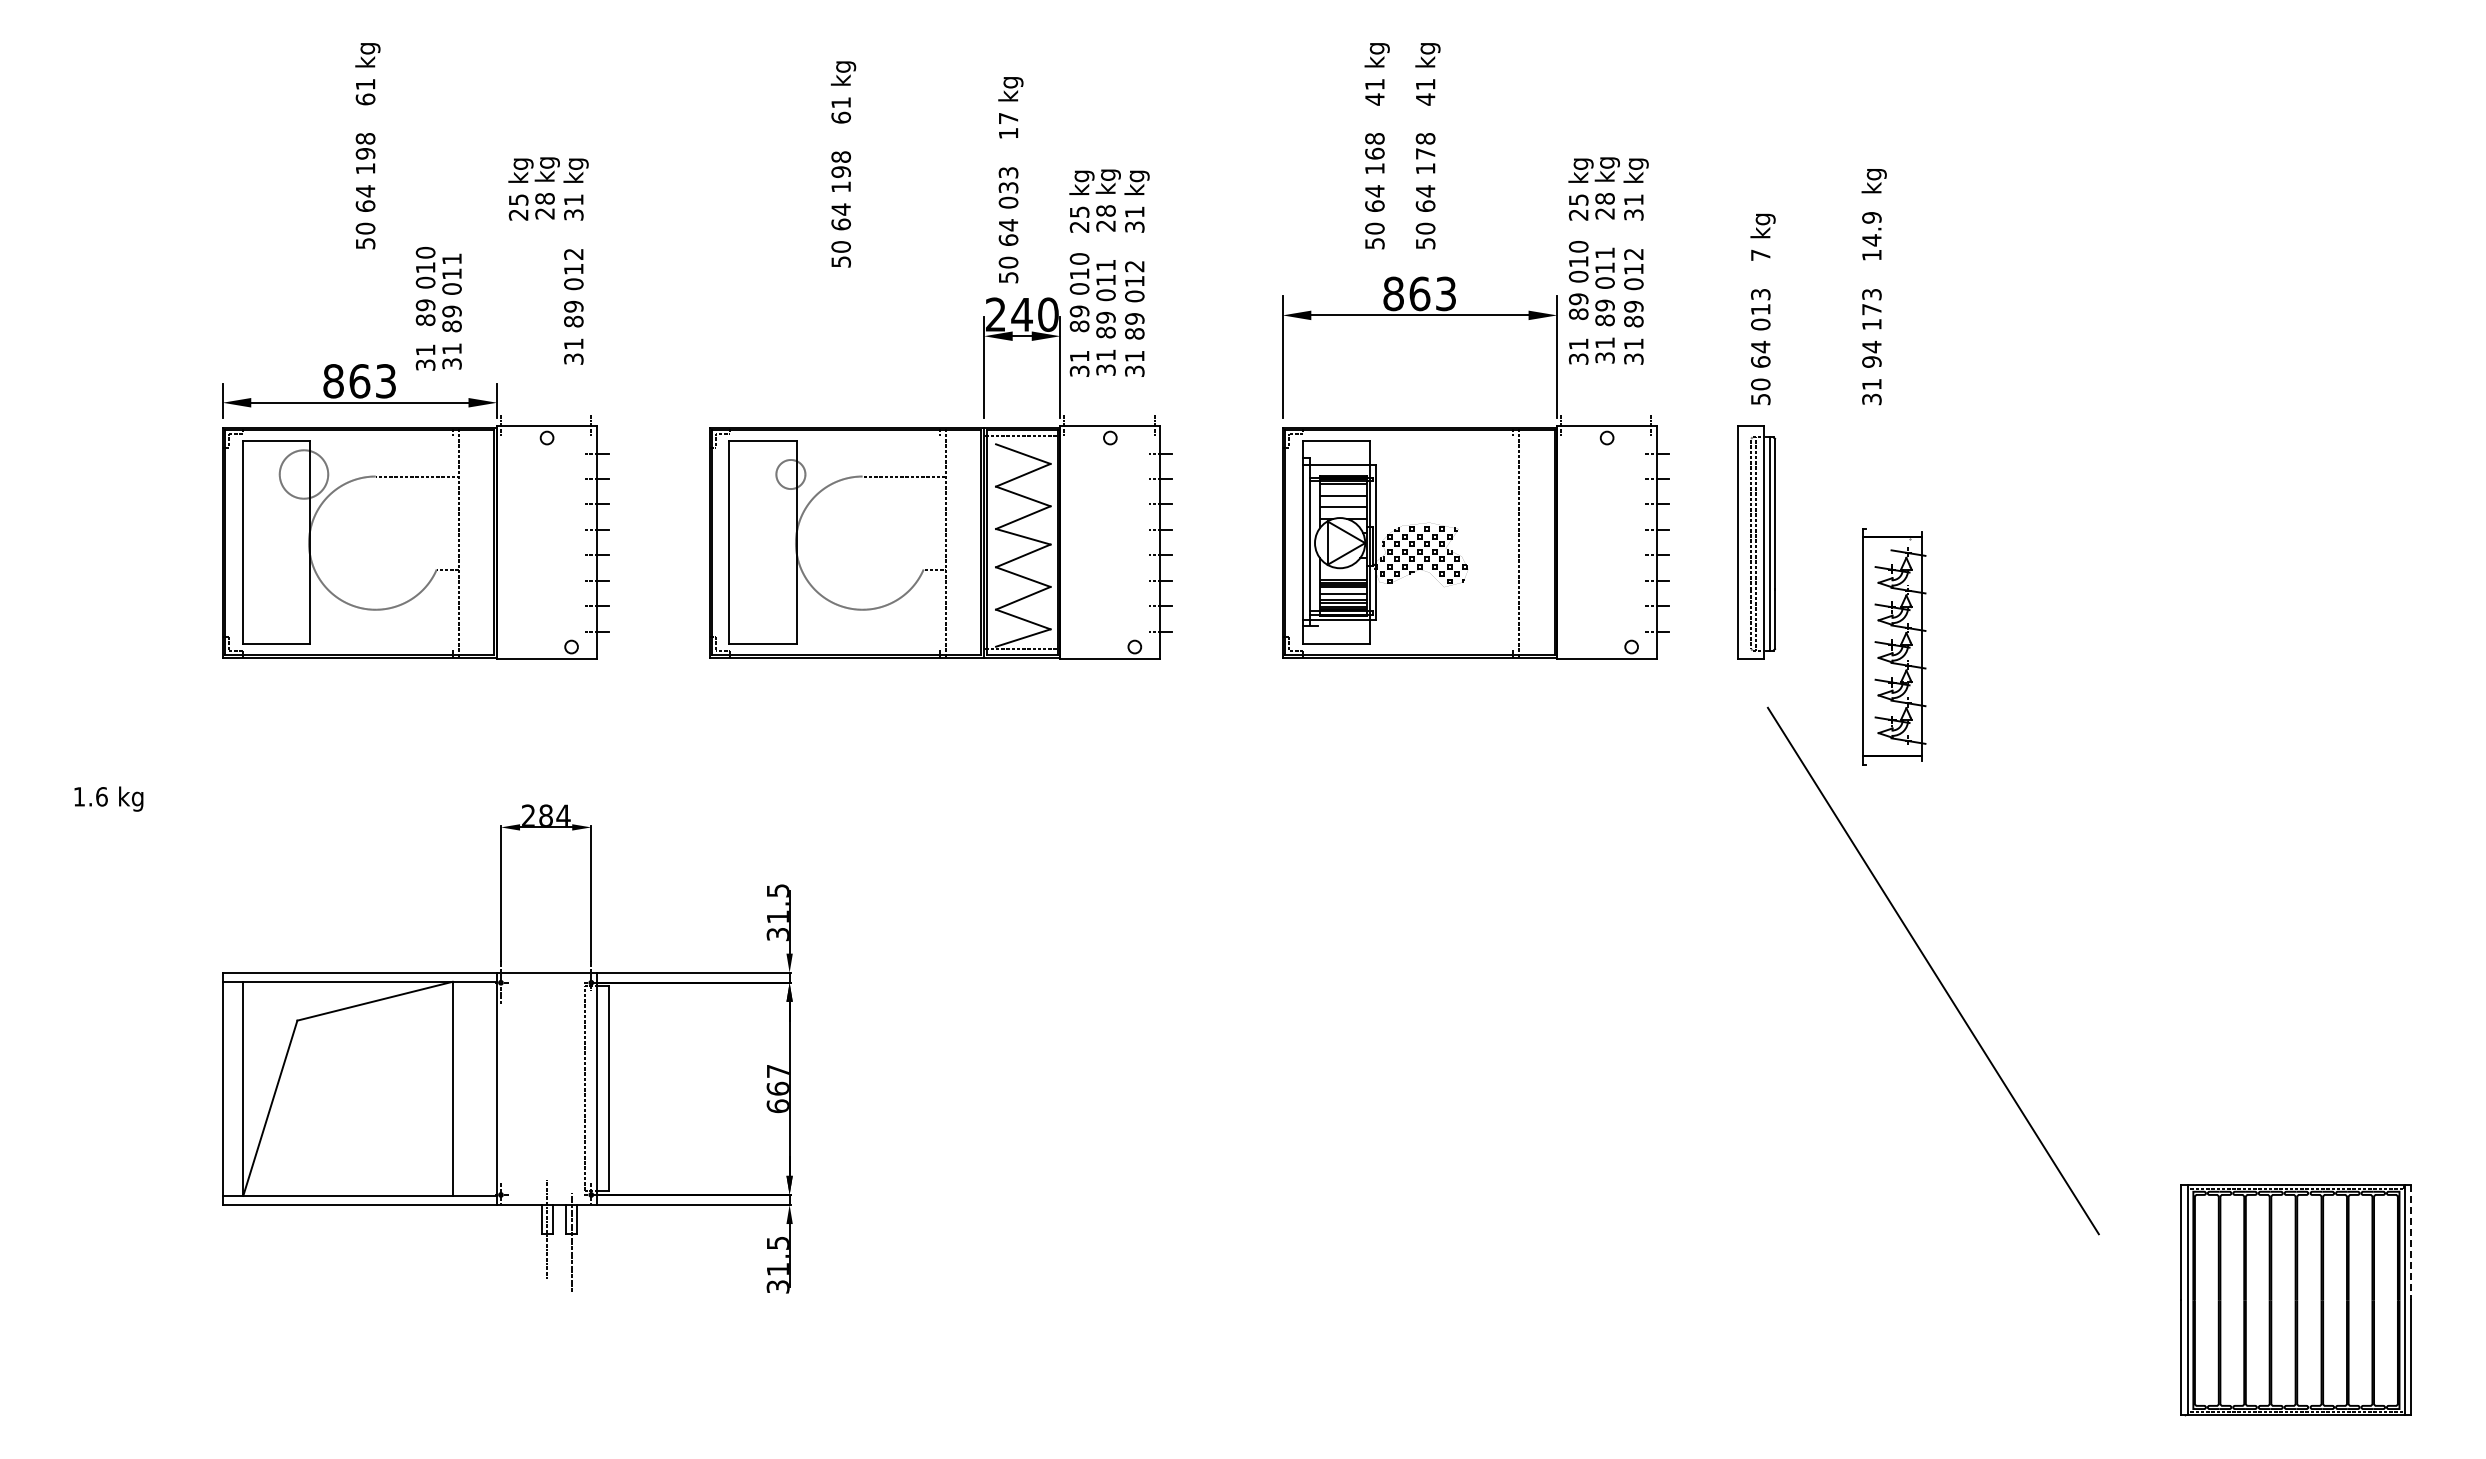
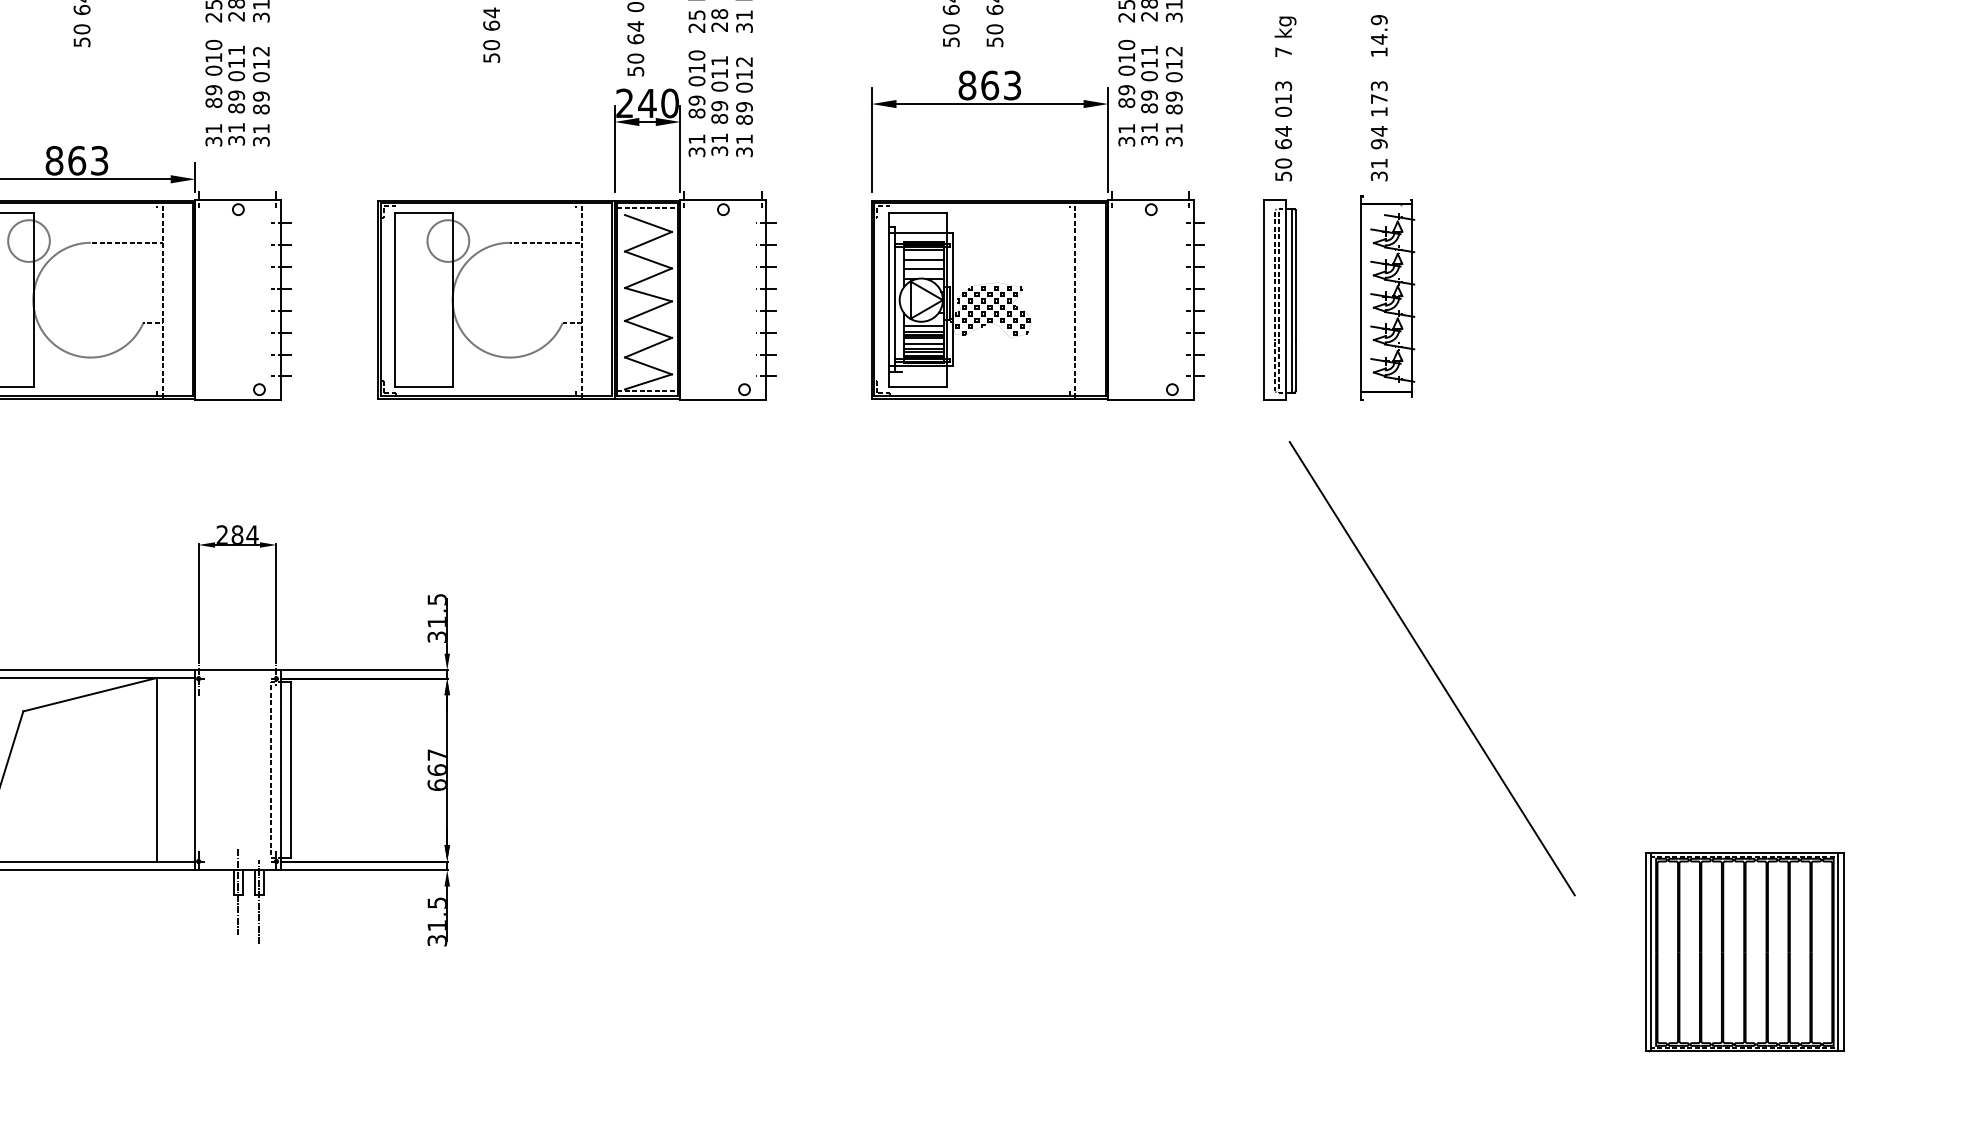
text: (438, 308) -> (224, 92), moved
circle: (790, 474) -> (447, 241), size x1.67
line: (1343, 573) -> (924, 326), added
part: (1894, 646) -> (1387, 297), moved
line: (2411, 1243) -> (1844, 903), dashed -> solid

